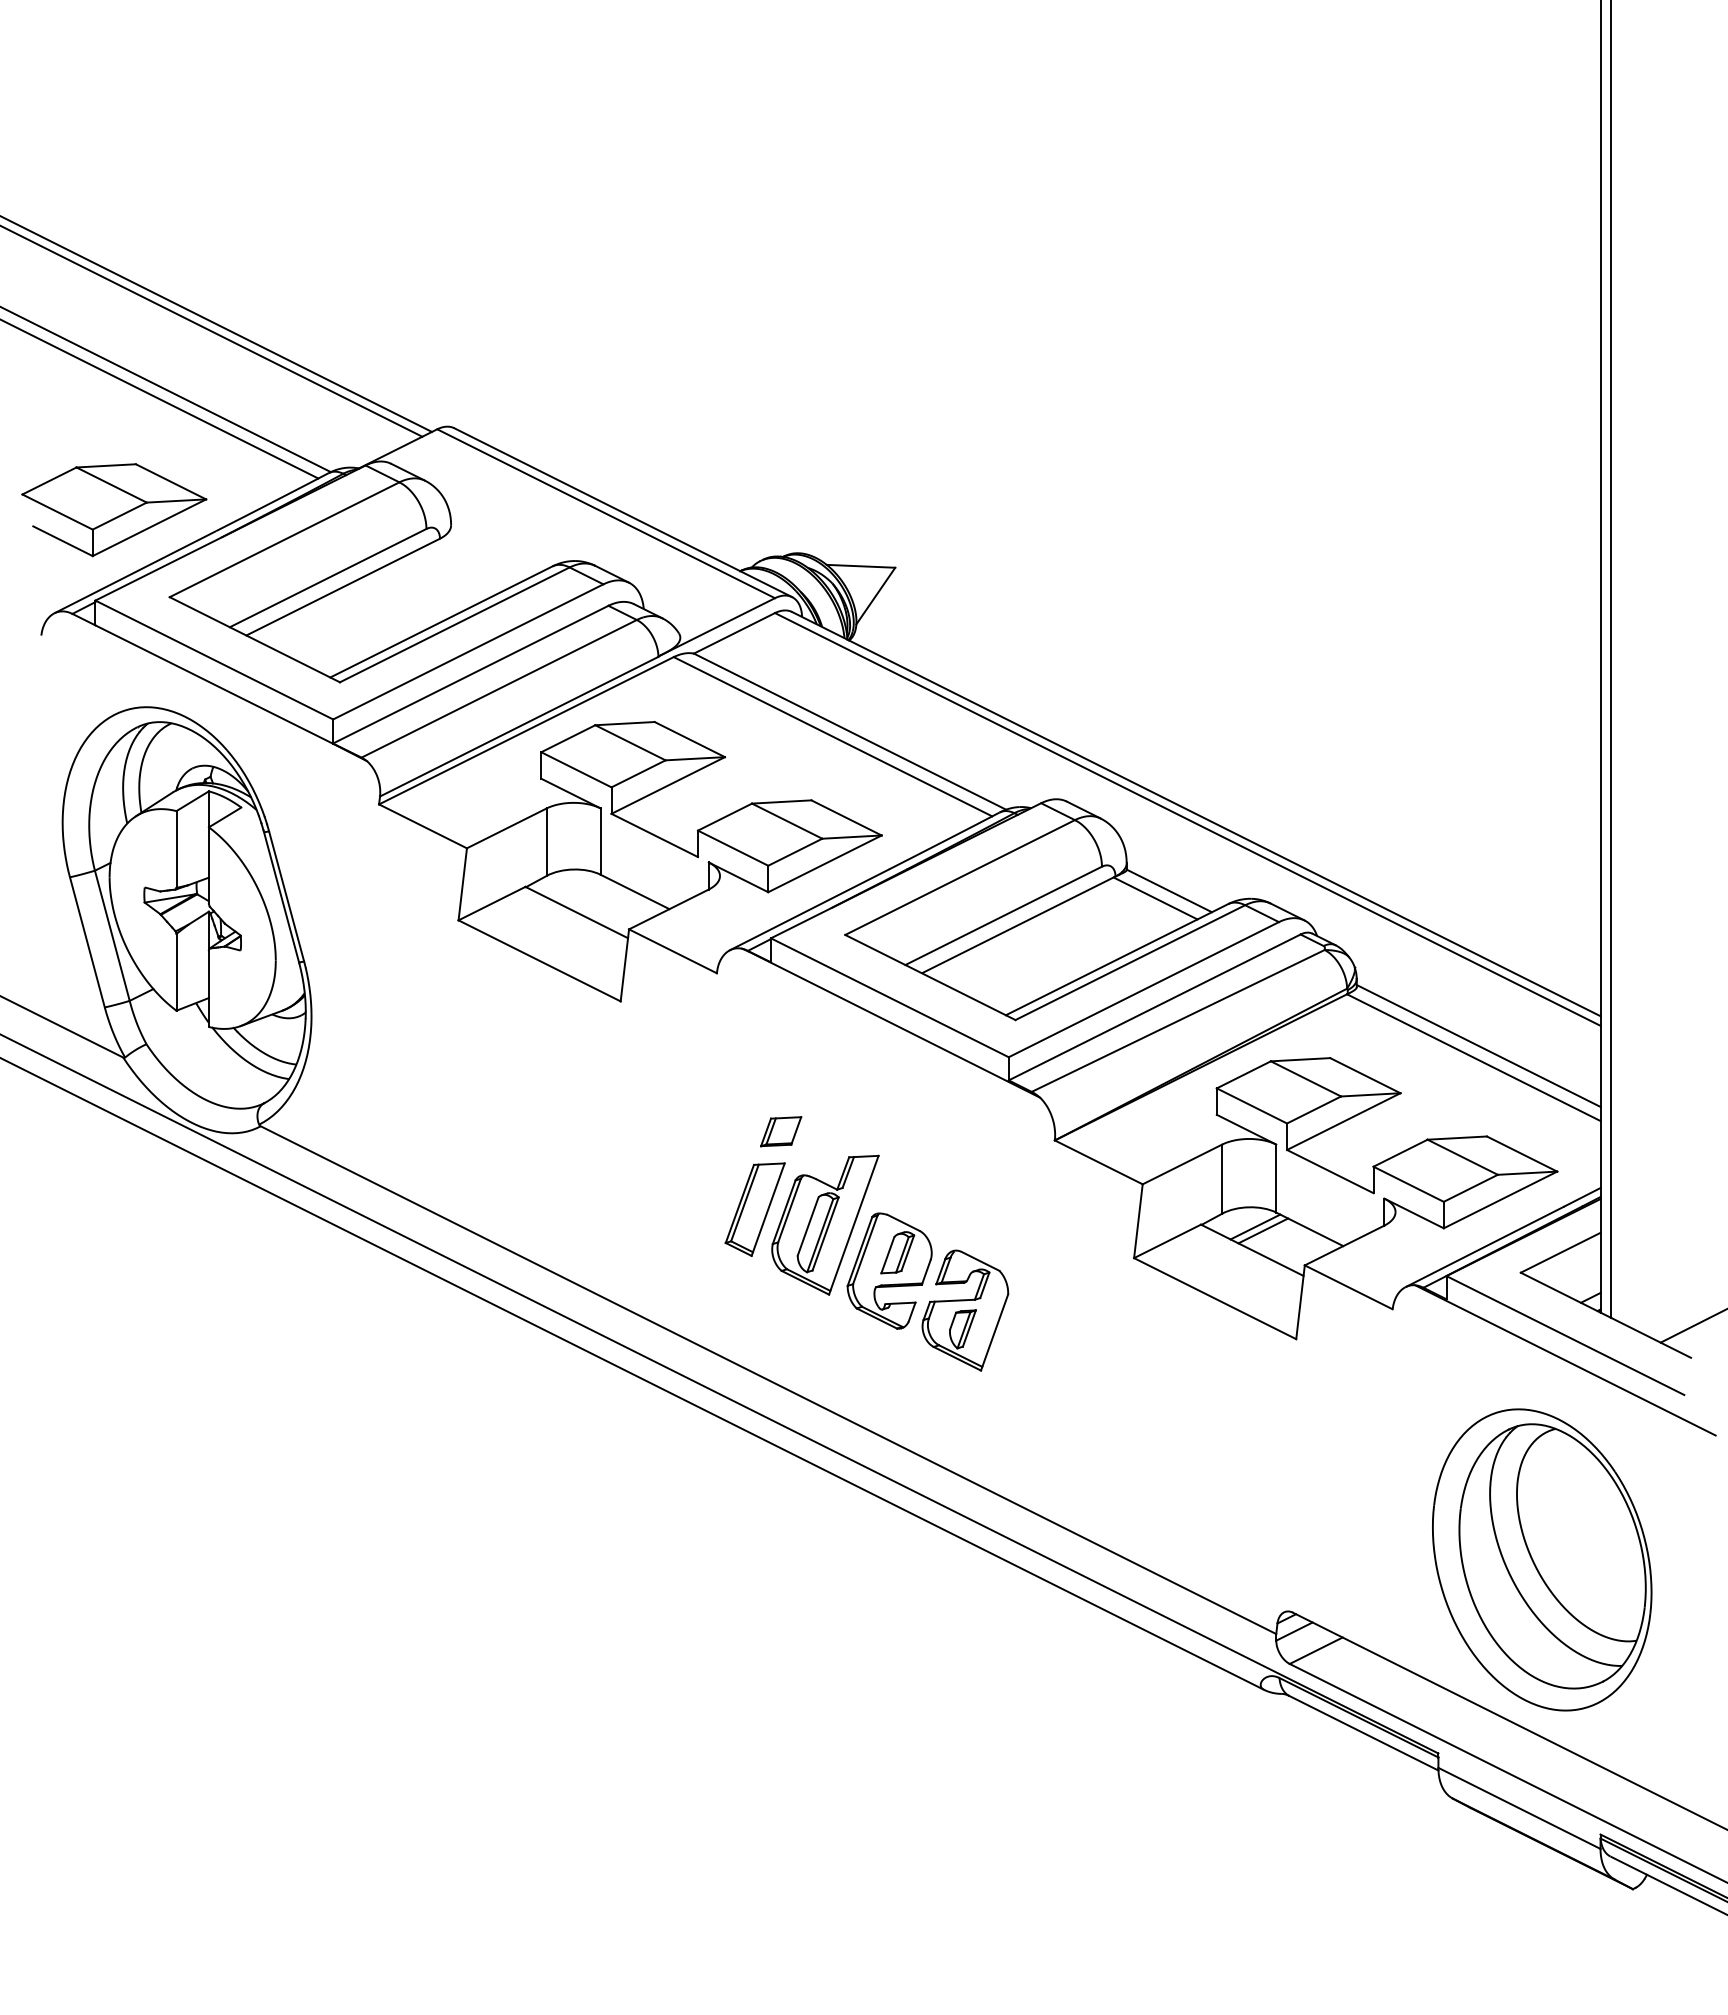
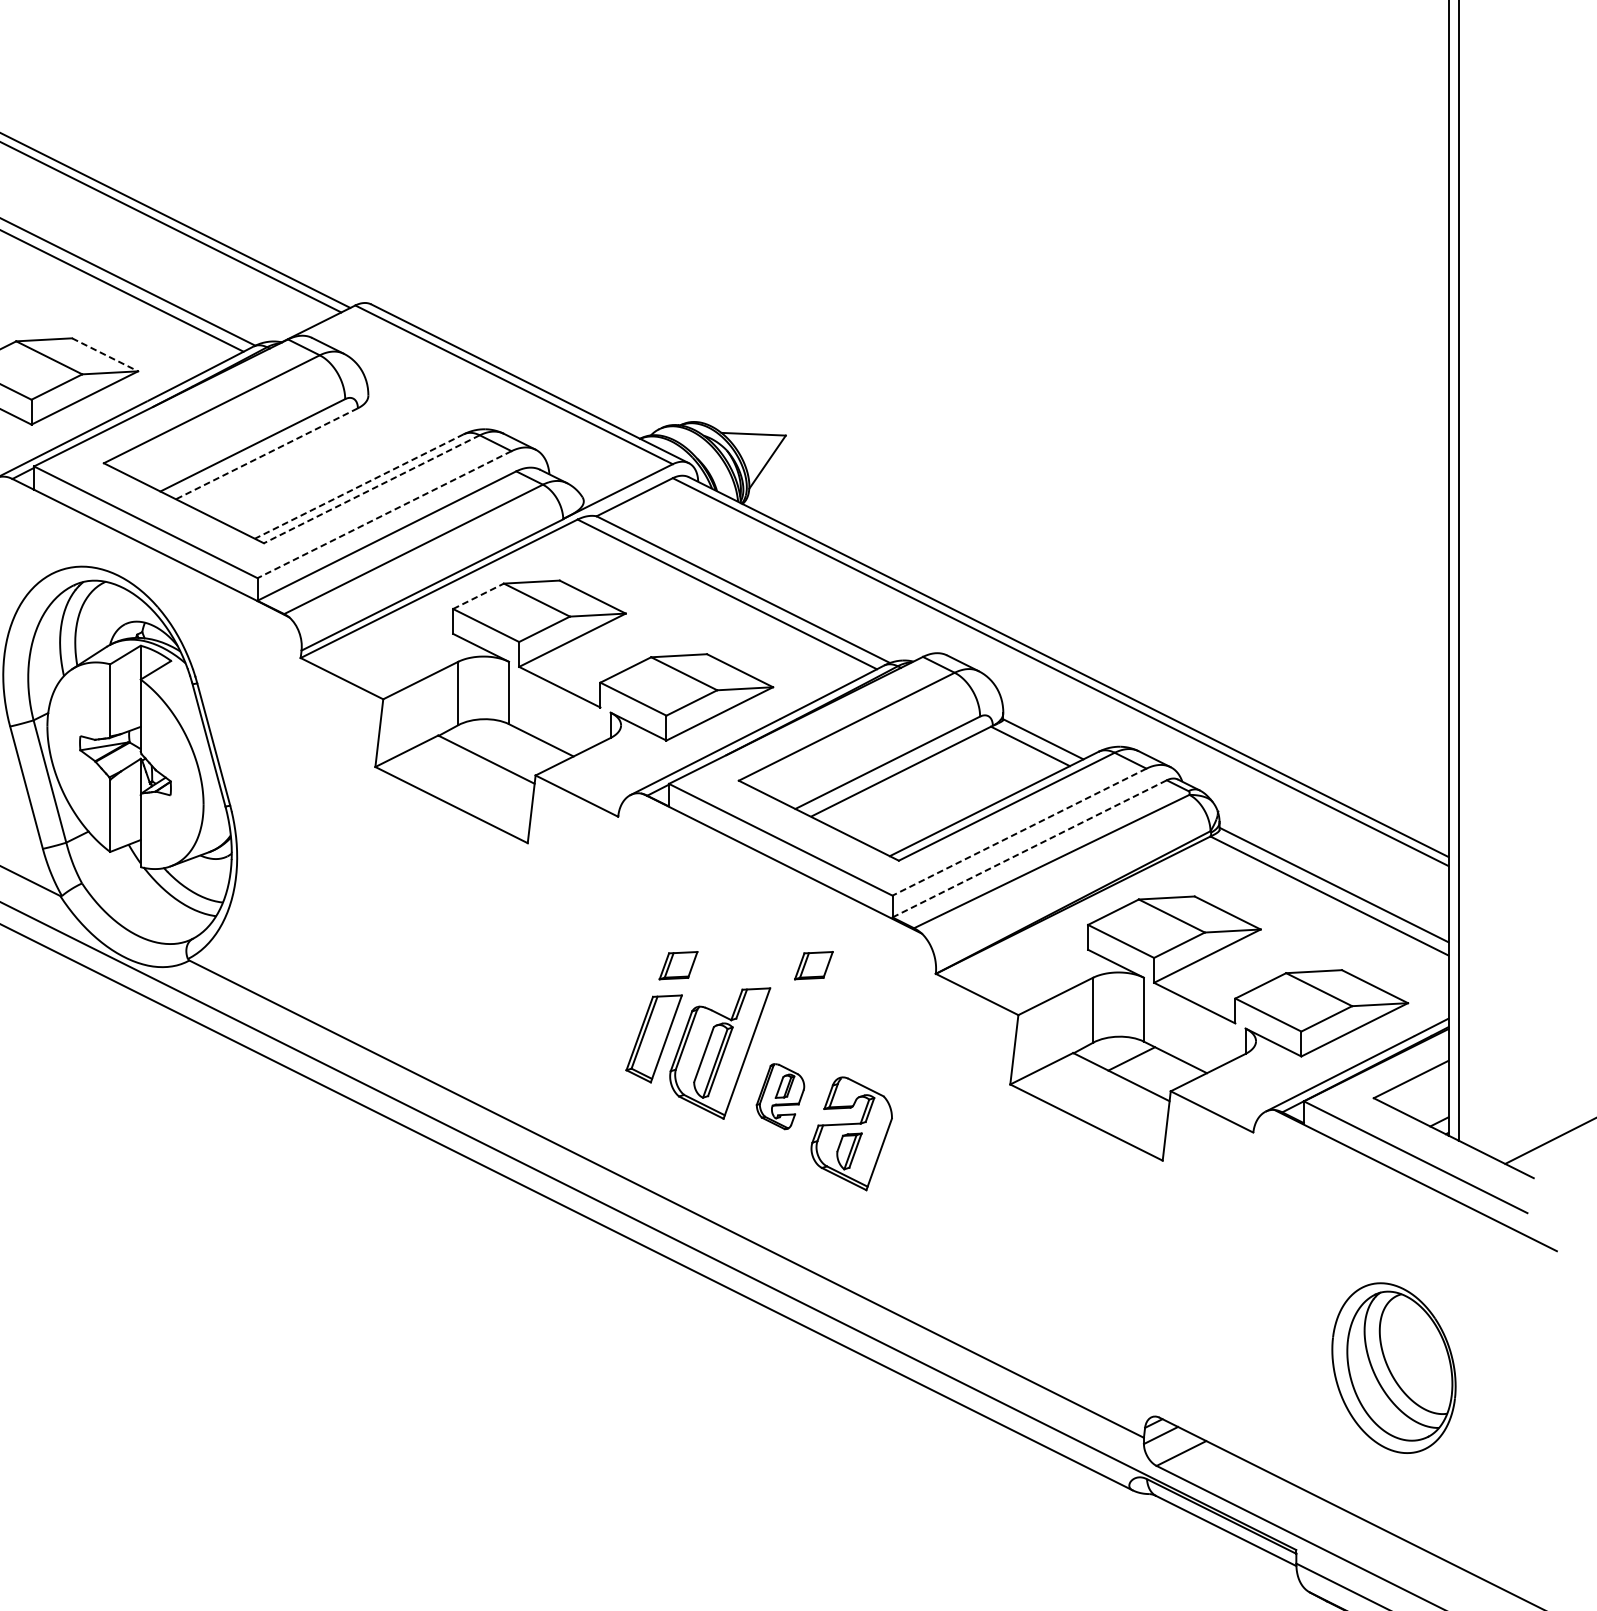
line: (171, 482) -> (105, 355), solid -> dashed
line: (342, 587) -> (266, 454), solid -> dashed
line: (441, 622) -> (359, 487), solid -> dashed
line: (454, 625) -> (371, 489), solid -> dashed
line: (467, 652) -> (383, 515), solid -> dashed
line: (568, 738) -> (478, 596), solid -> dashed
line: (1143, 989) -> (1019, 831), solid -> dashed
line: (1155, 1007) -> (1030, 848), solid -> dashed
part: (925, 1131) -> (814, 965), added
line: (1255, 1226) -> (1124, 1054), removed
part: (889, 1270) -> (780, 1096), size x0.6
part: (1542, 1559) -> (1394, 1367), size x0.6

